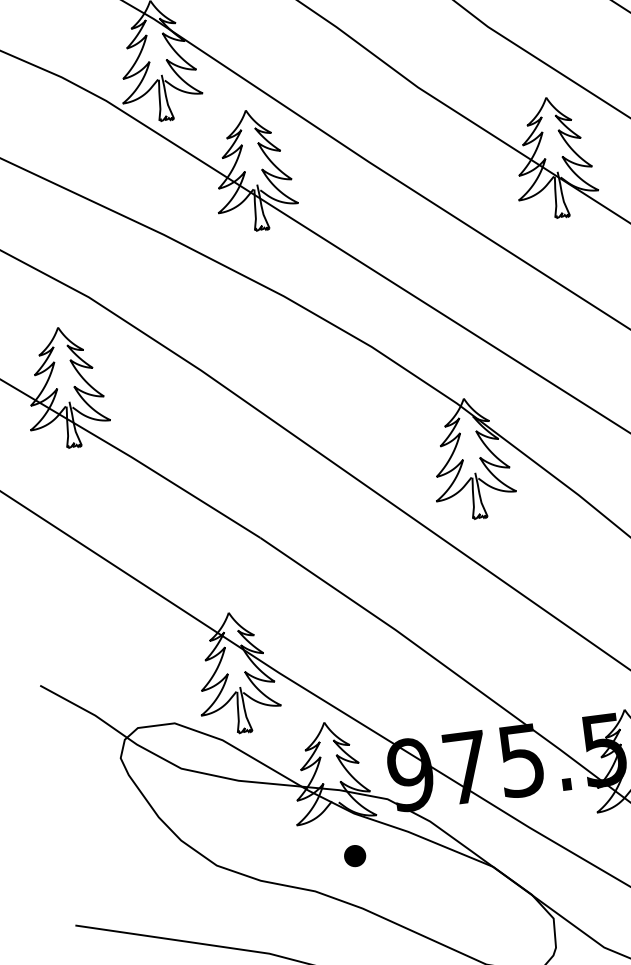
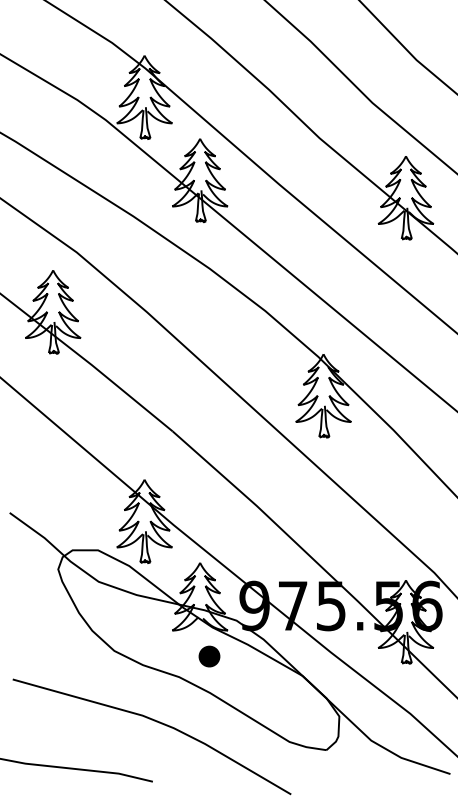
part: (355, 855) -> (209, 656), size x1.43

